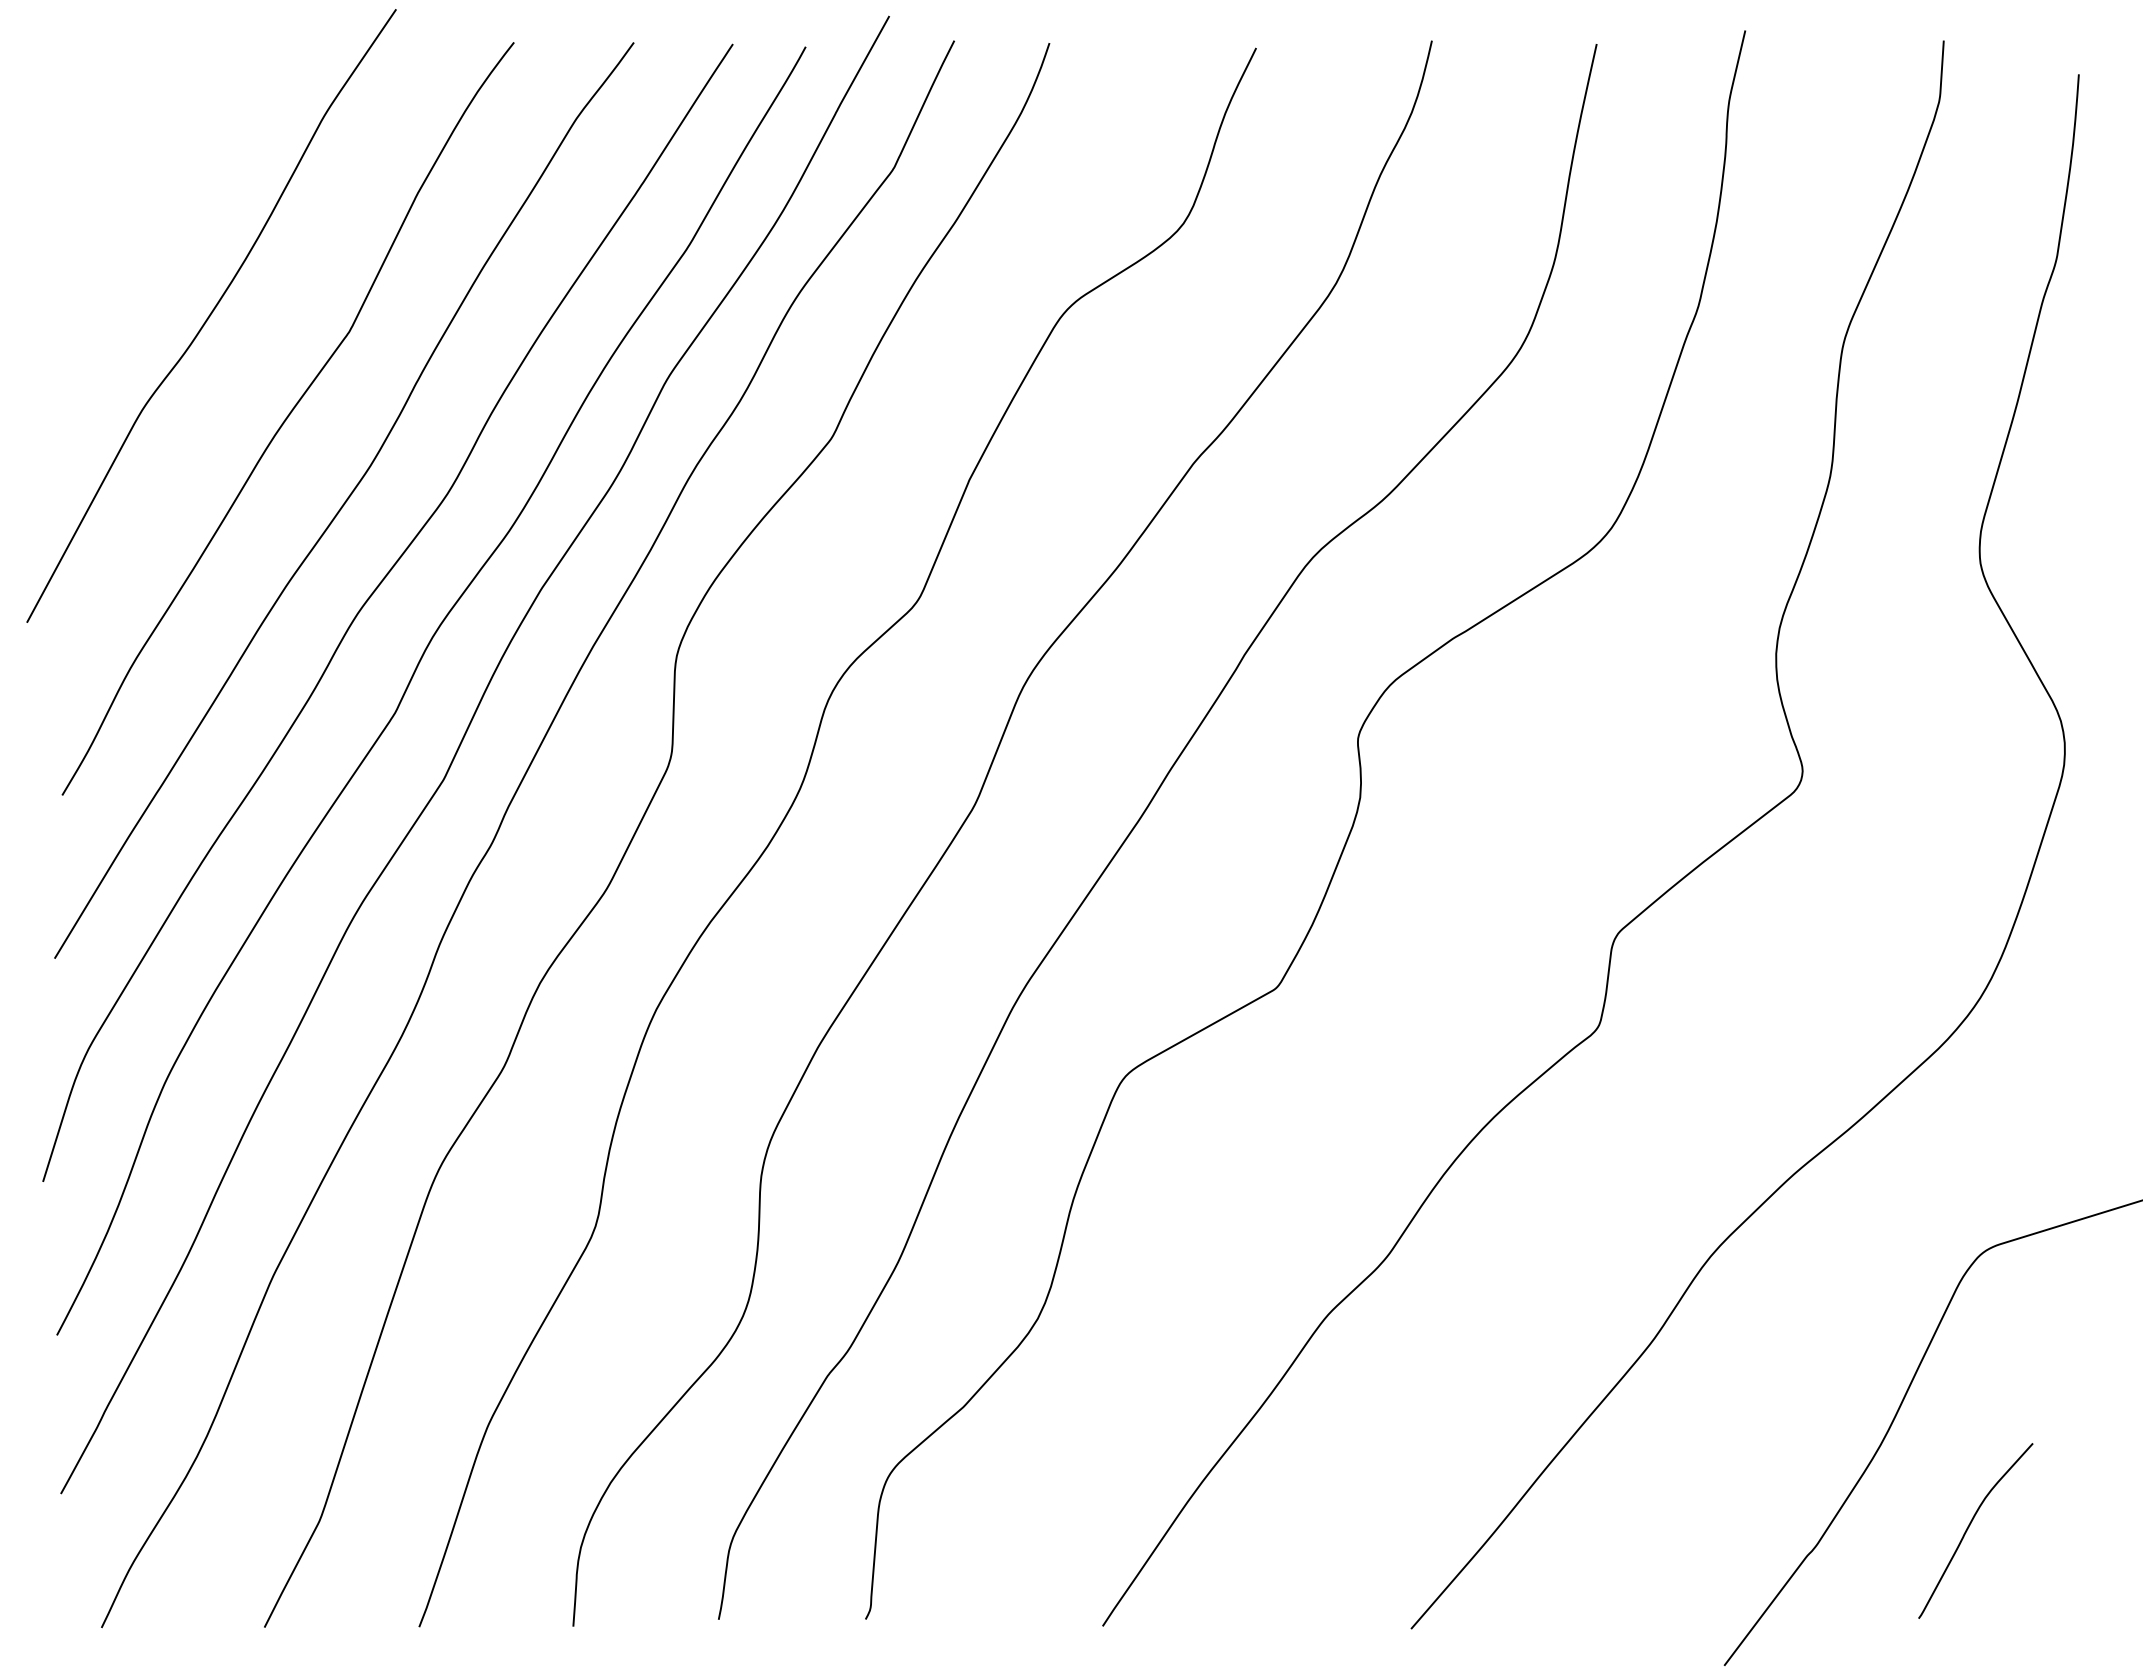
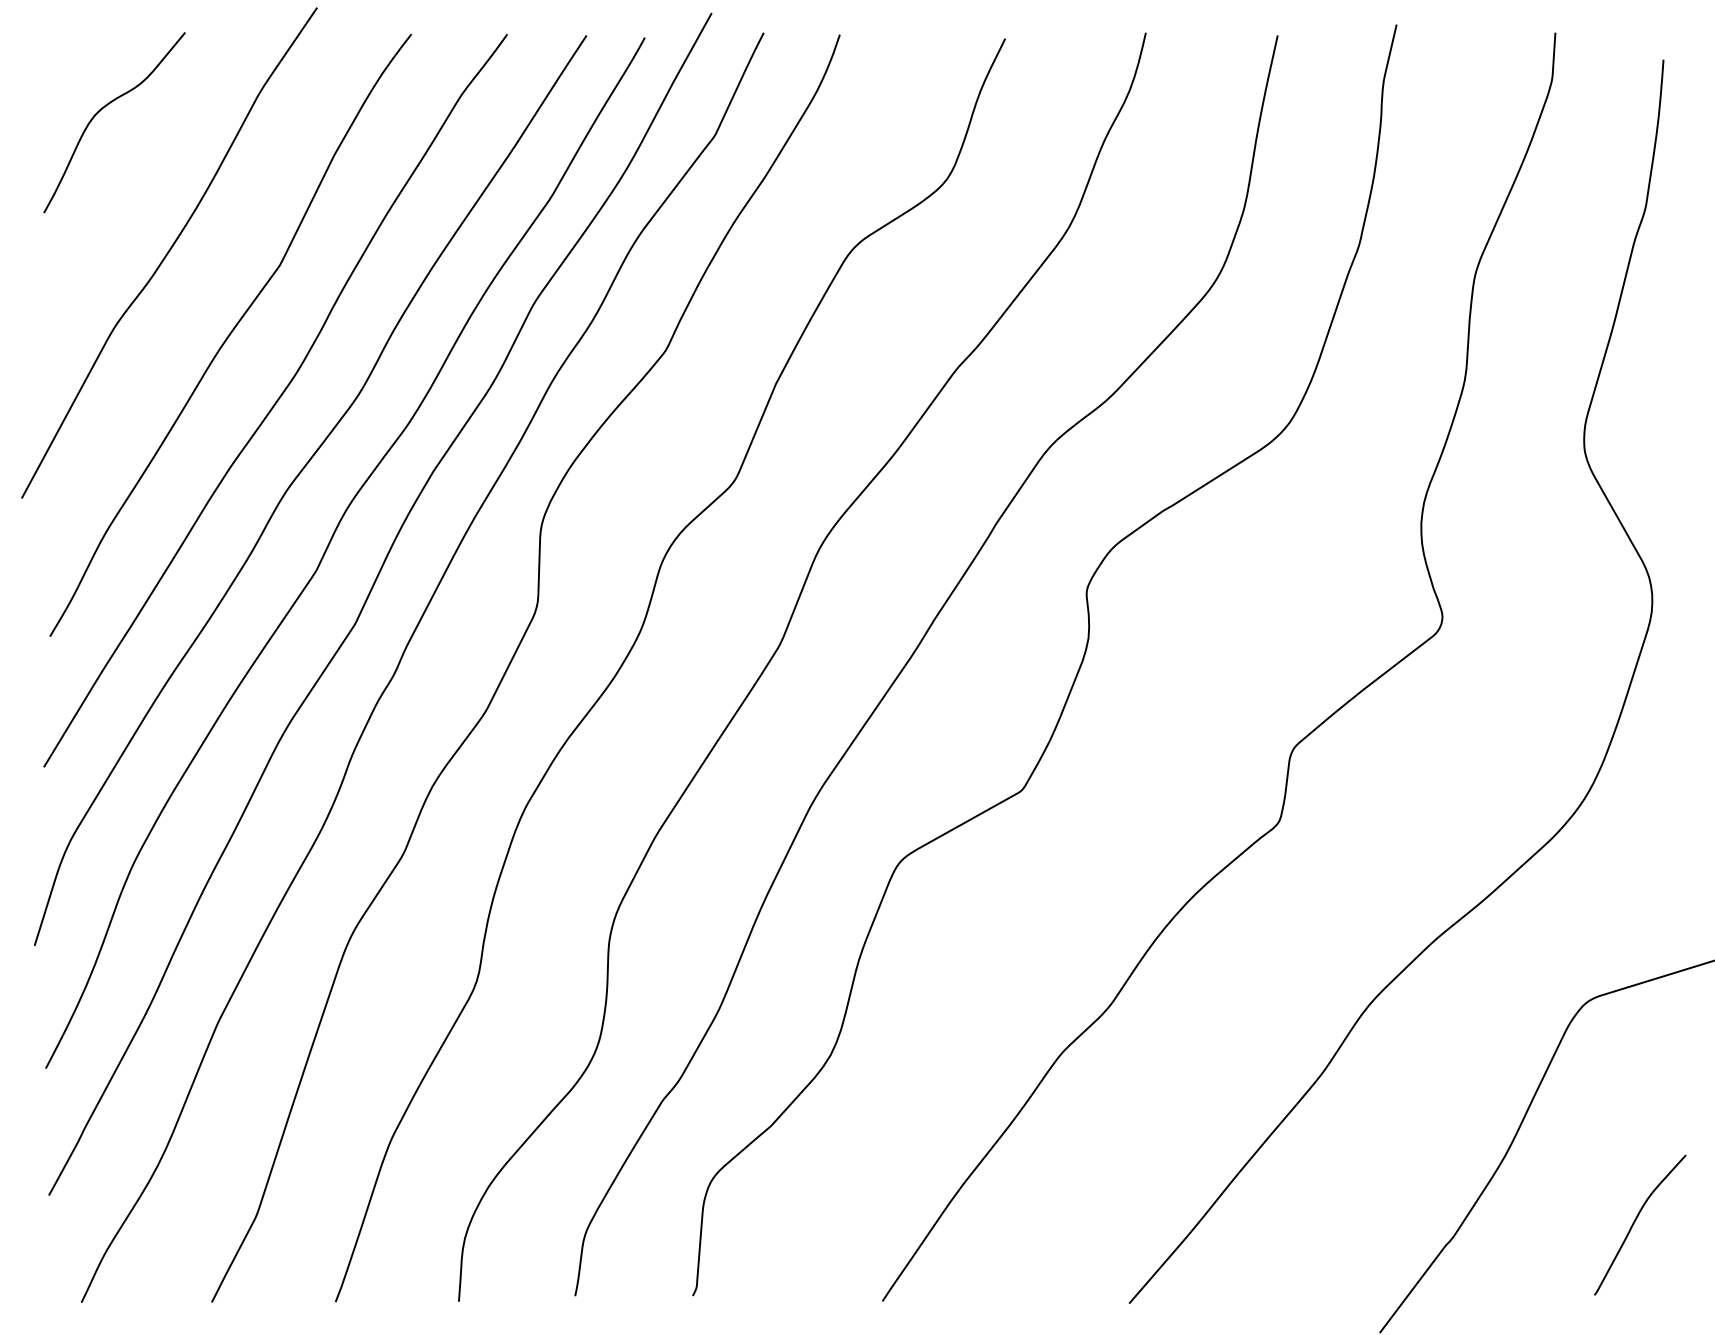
curve: (130, 134) -> (104, 107), added
curve: (1969, 1527) -> (1635, 1222), moved

